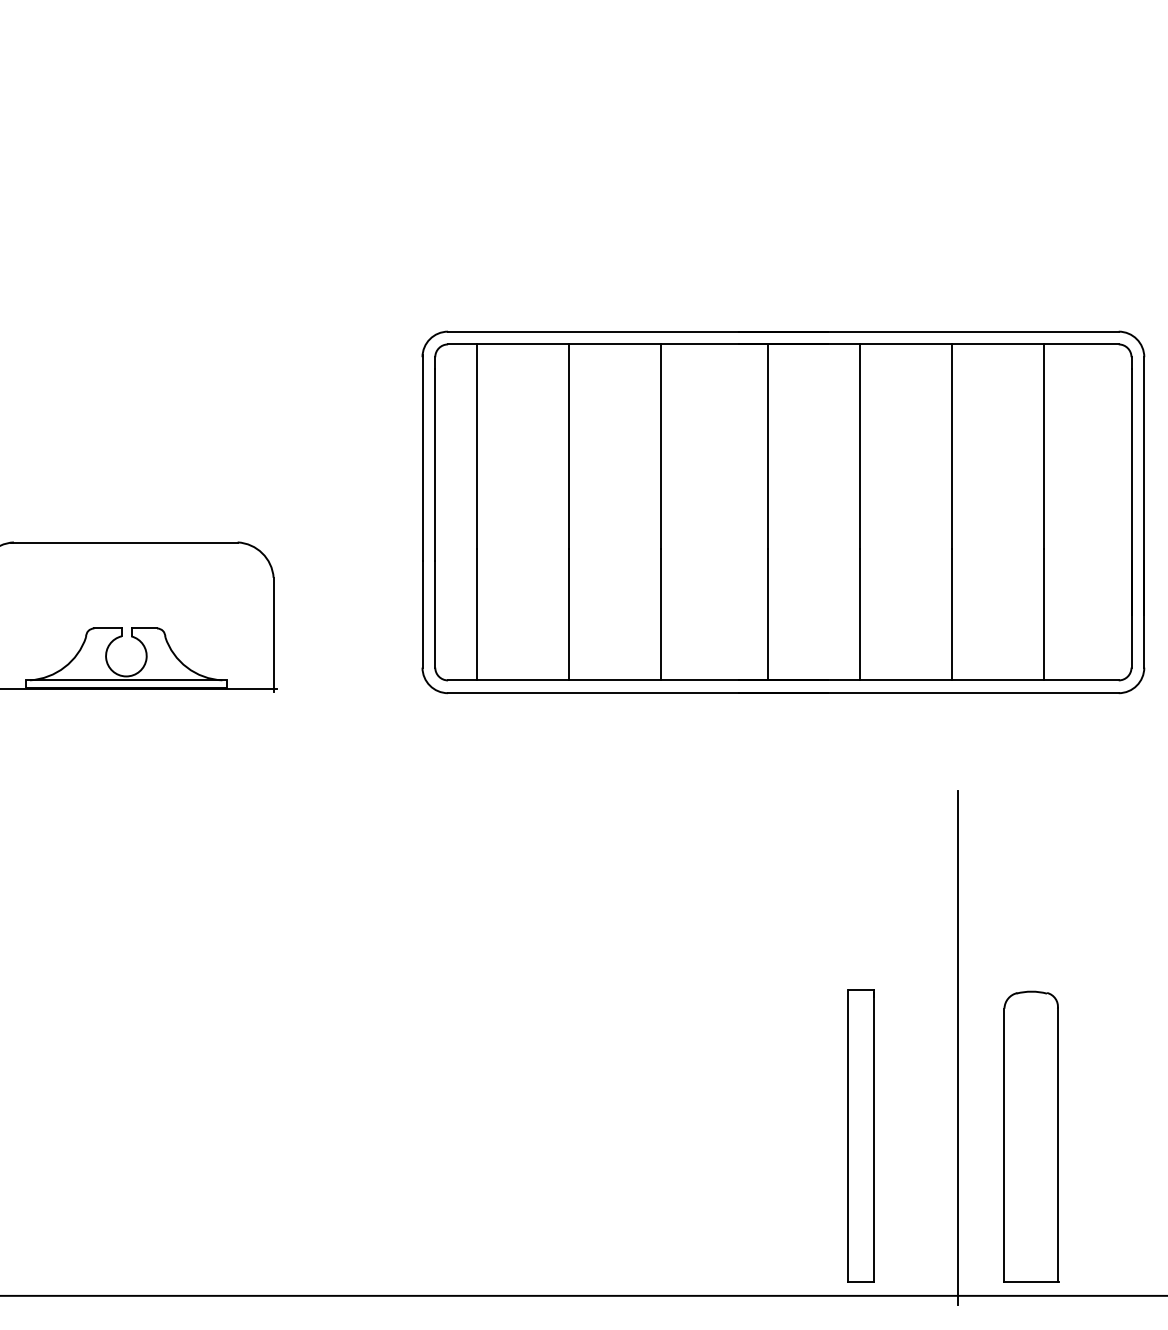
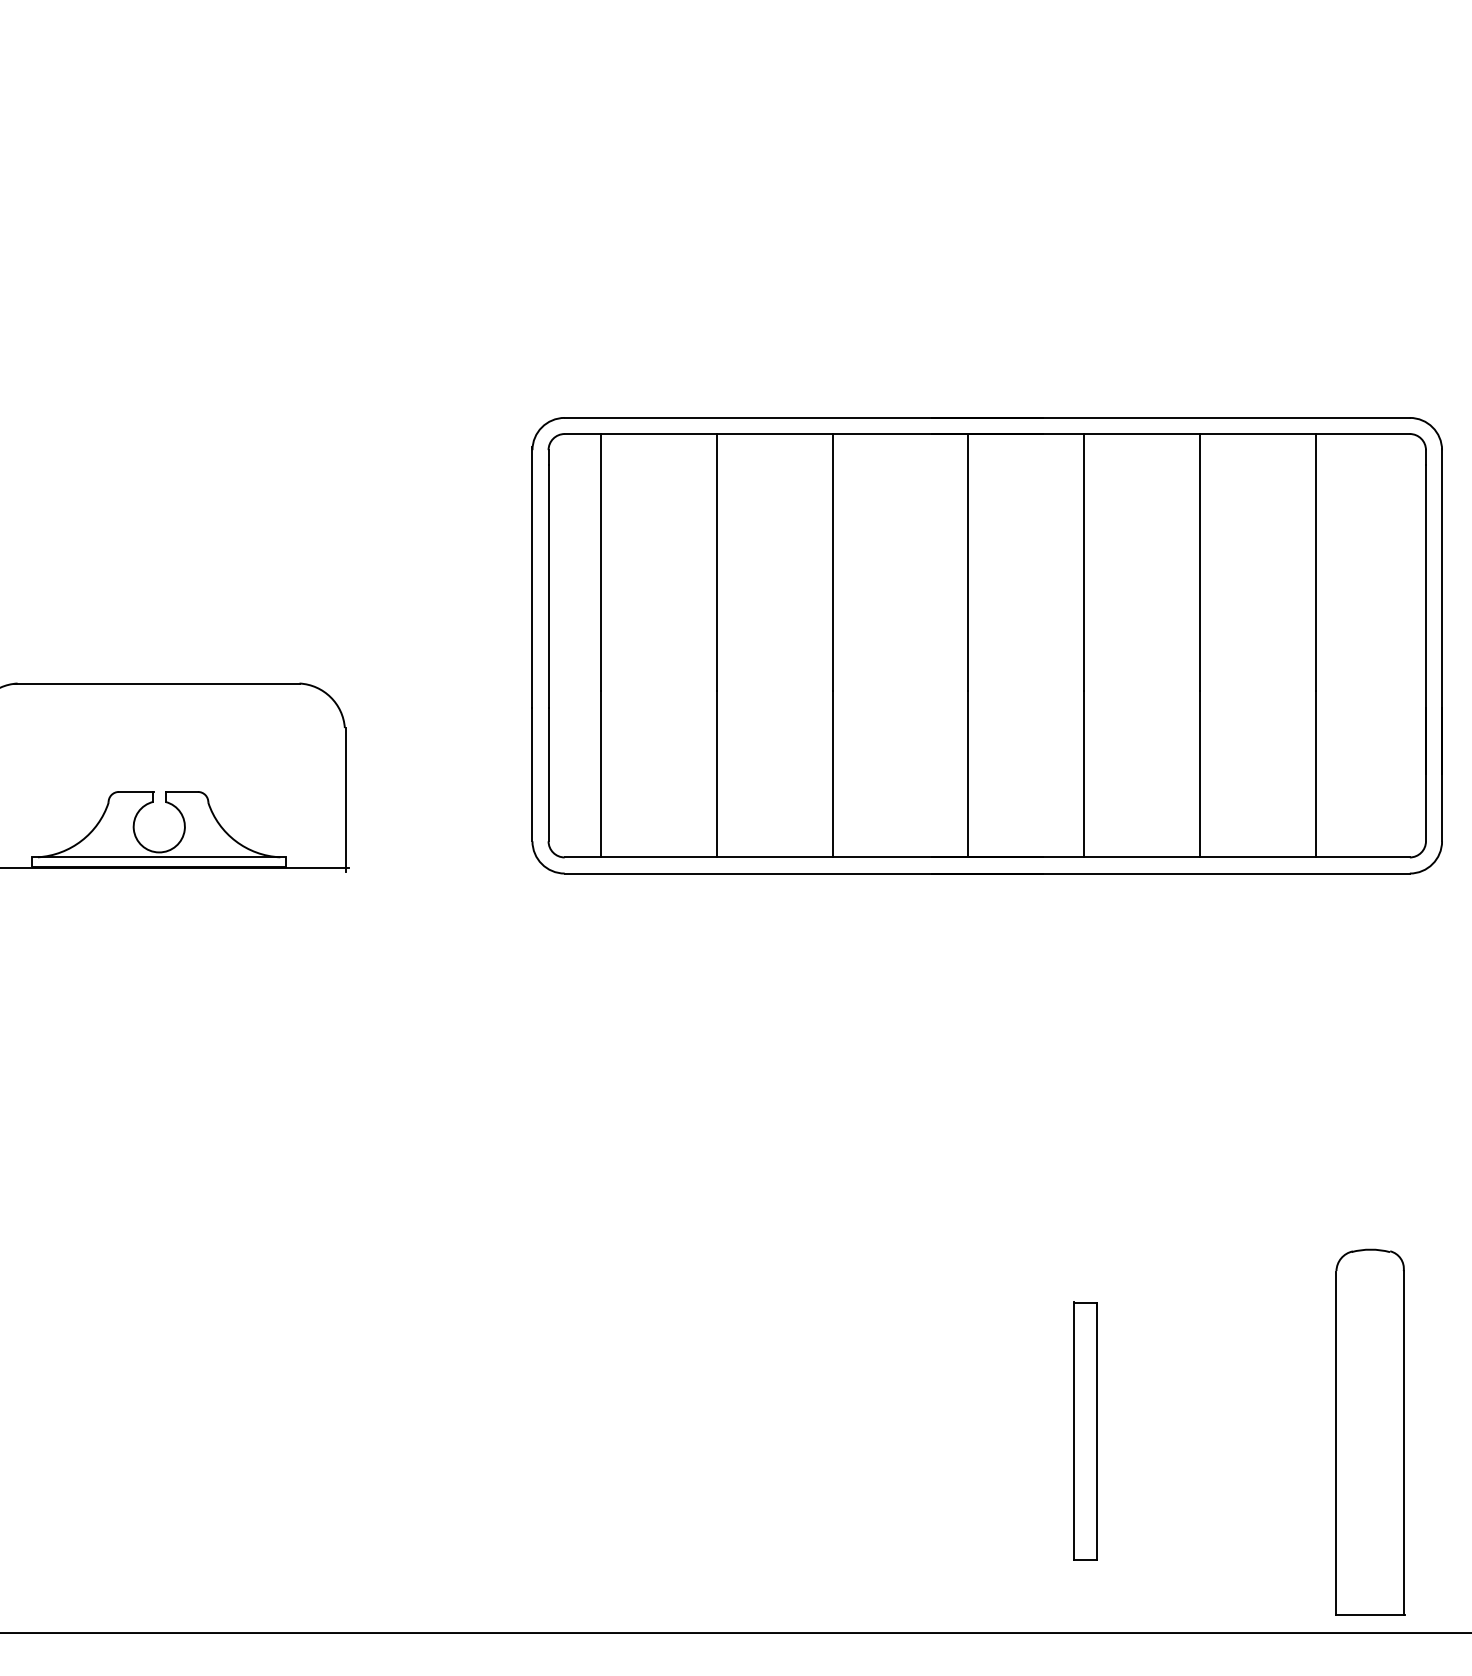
line: (957, 1048) -> (1206, 1321), removed
part: (860, 1135) -> (1084, 1430), size x0.7
part: (1031, 1136) -> (1370, 1432), moved

